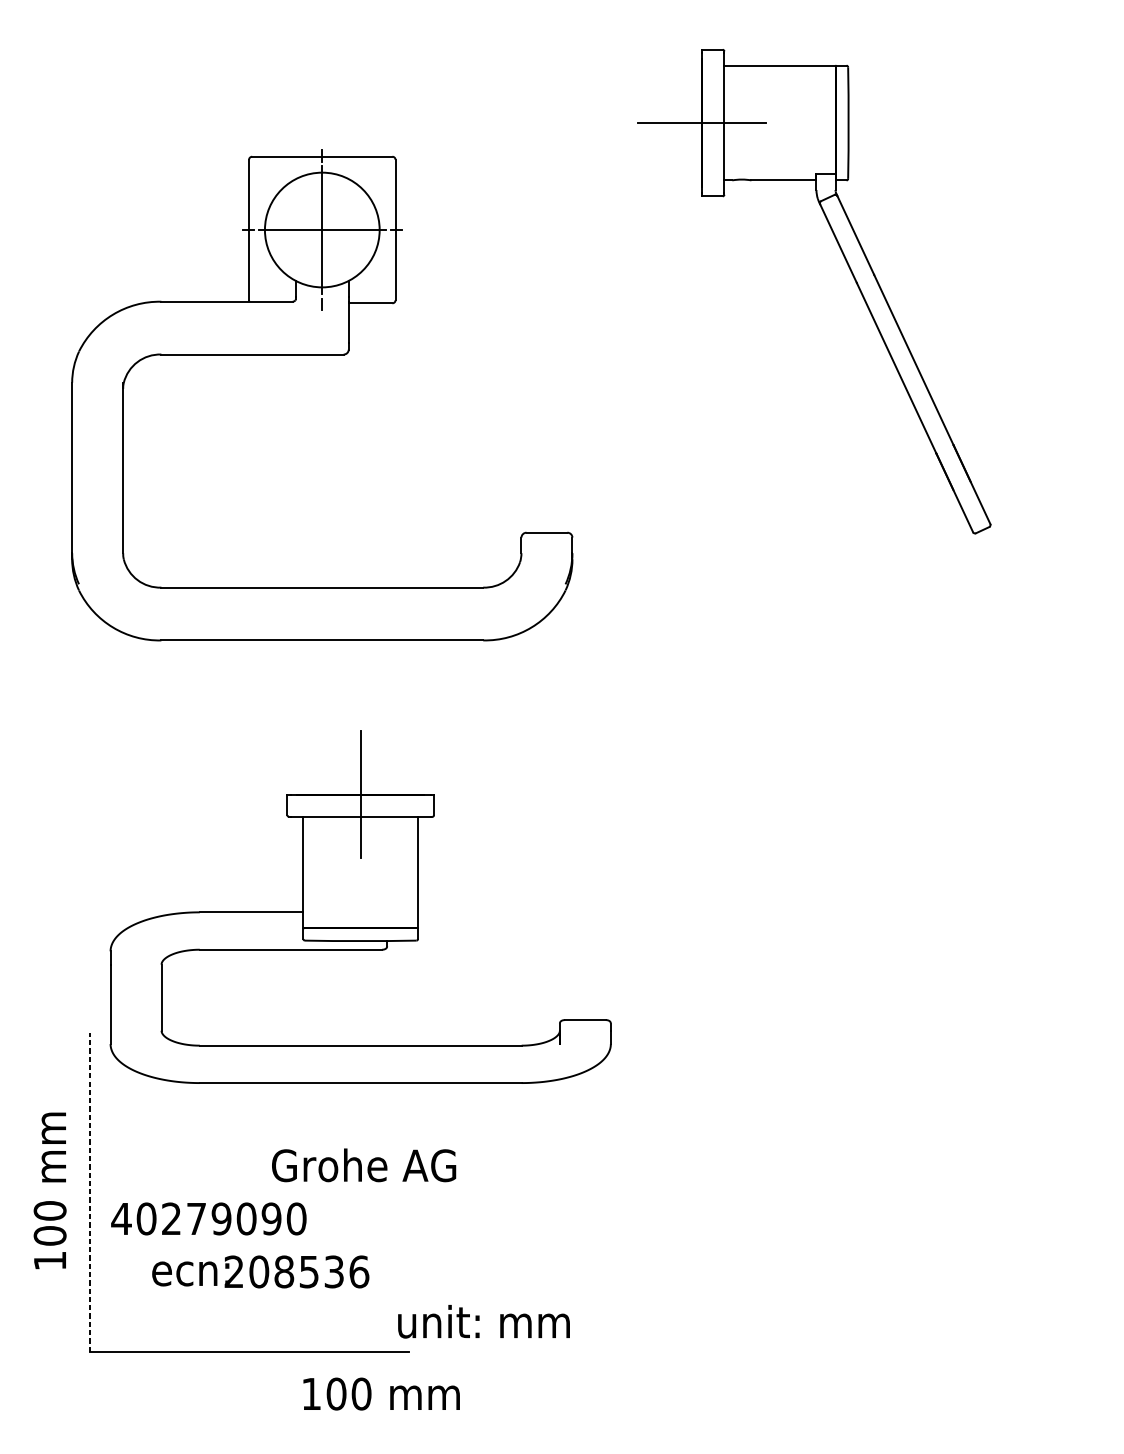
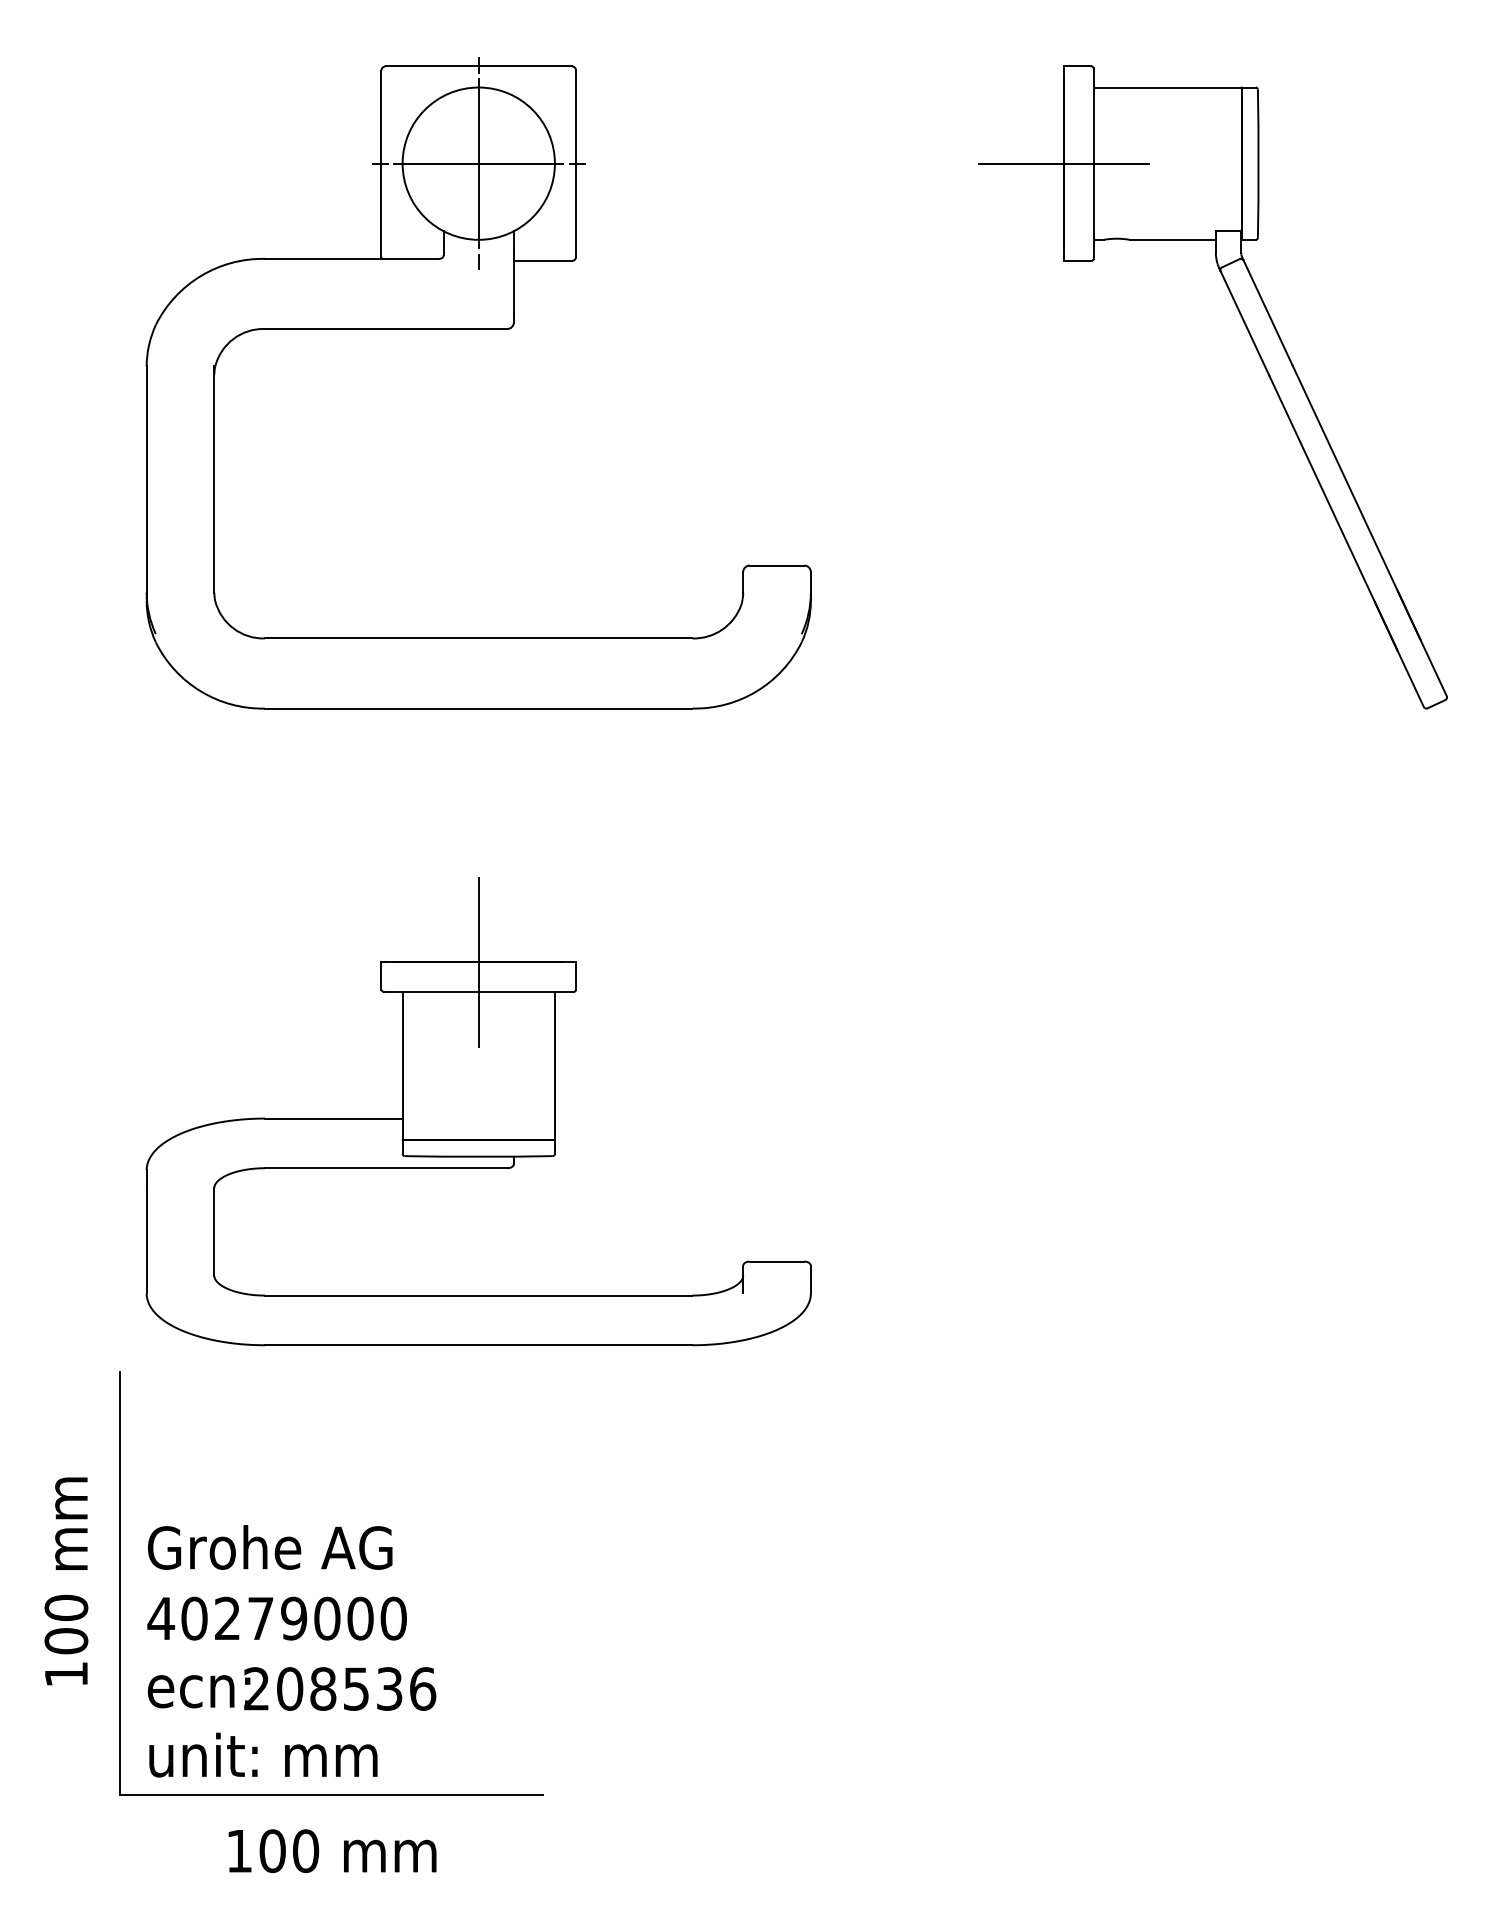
part: (851, 273) -> (1262, 363), moved
part: (322, 354) -> (478, 329), moved
part: (360, 907) -> (478, 1111), moved
text: (364, 1165) -> (270, 1547), moved
line: (90, 1192) -> (119, 1583), dashed -> solid
text: (271, 1218) -> (360, 1618), 40279090 -> 40279000
text: (260, 1271) -> (291, 1688), moved
text: (484, 1321) -> (263, 1754), moved
text: (381, 1394) -> (332, 1851), moved

